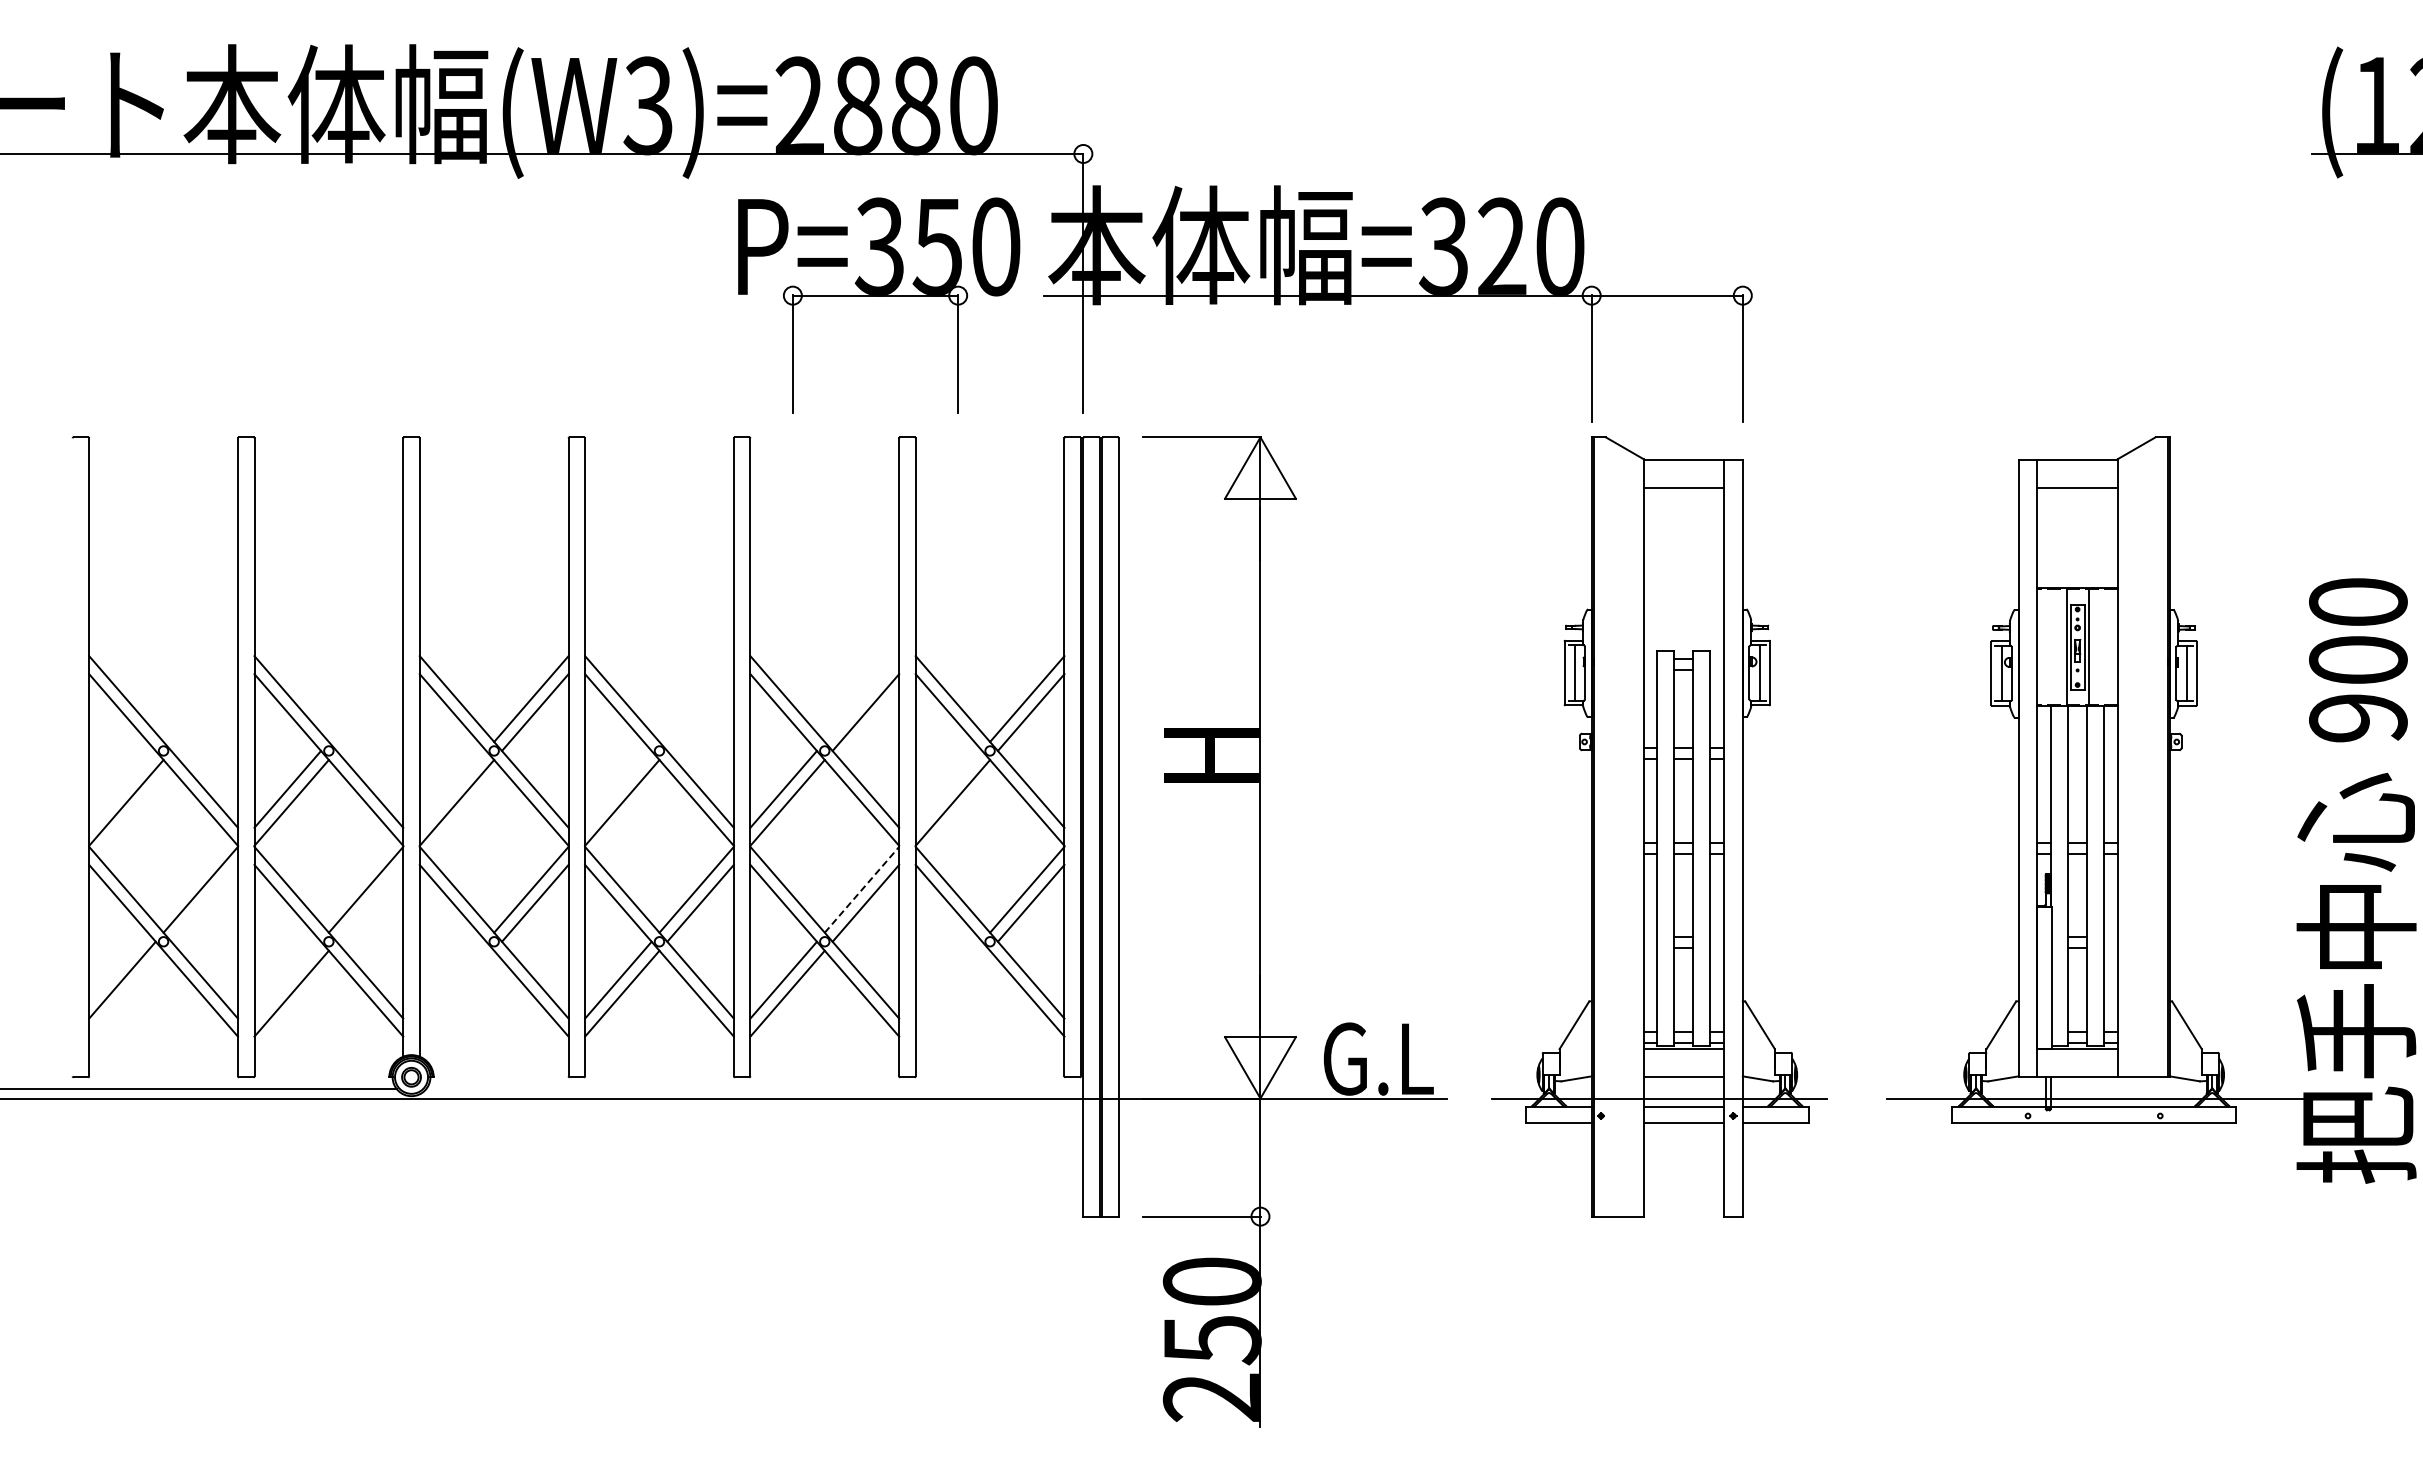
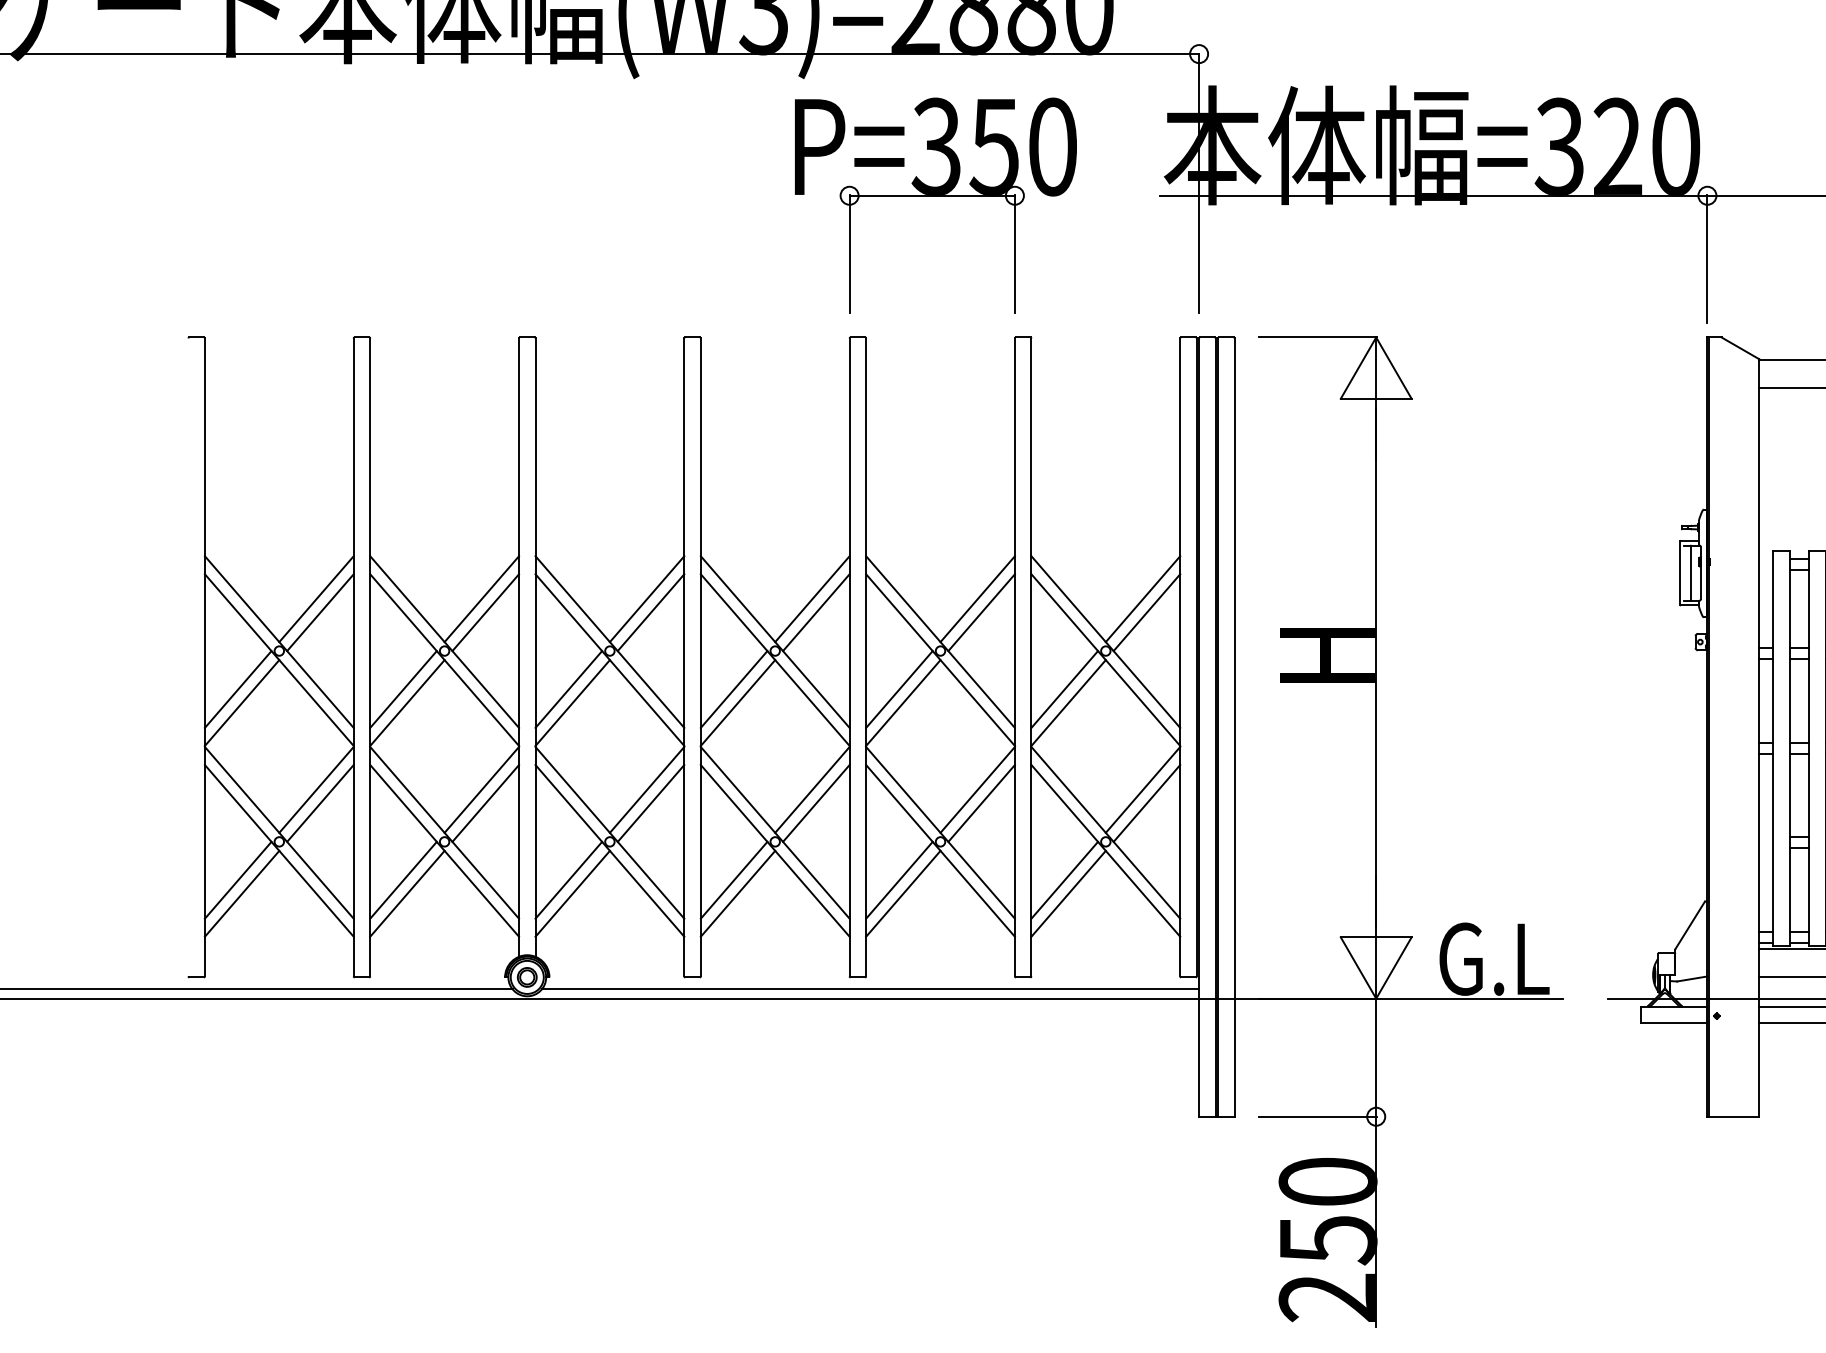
part: (879, 296) -> (936, 196), moved
line: (200, 698) -> (316, 598), added
line: (365, 698) -> (481, 598), added
line: (696, 698) -> (812, 598), added
line: (861, 698) -> (977, 598), added
line: (204, 712) -> (320, 612), added
line: (369, 712) -> (485, 612), added
line: (700, 712) -> (816, 612), added
line: (122, 788) -> (238, 688), added
line: (452, 788) -> (568, 688), added
line: (618, 788) -> (734, 688), added
line: (948, 788) -> (1064, 688), added
line: (861, 889) -> (977, 789), dashed -> solid
line: (204, 902) -> (320, 802), added
line: (369, 902) -> (485, 802), added
line: (287, 979) -> (403, 879), added
line: (452, 979) -> (568, 879), added
line: (948, 979) -> (1064, 879), added
line: (126, 993) -> (242, 893), added
line: (456, 993) -> (572, 893), added
line: (952, 993) -> (1068, 893), added
line: (754, 1089) -> (870, 989), added

